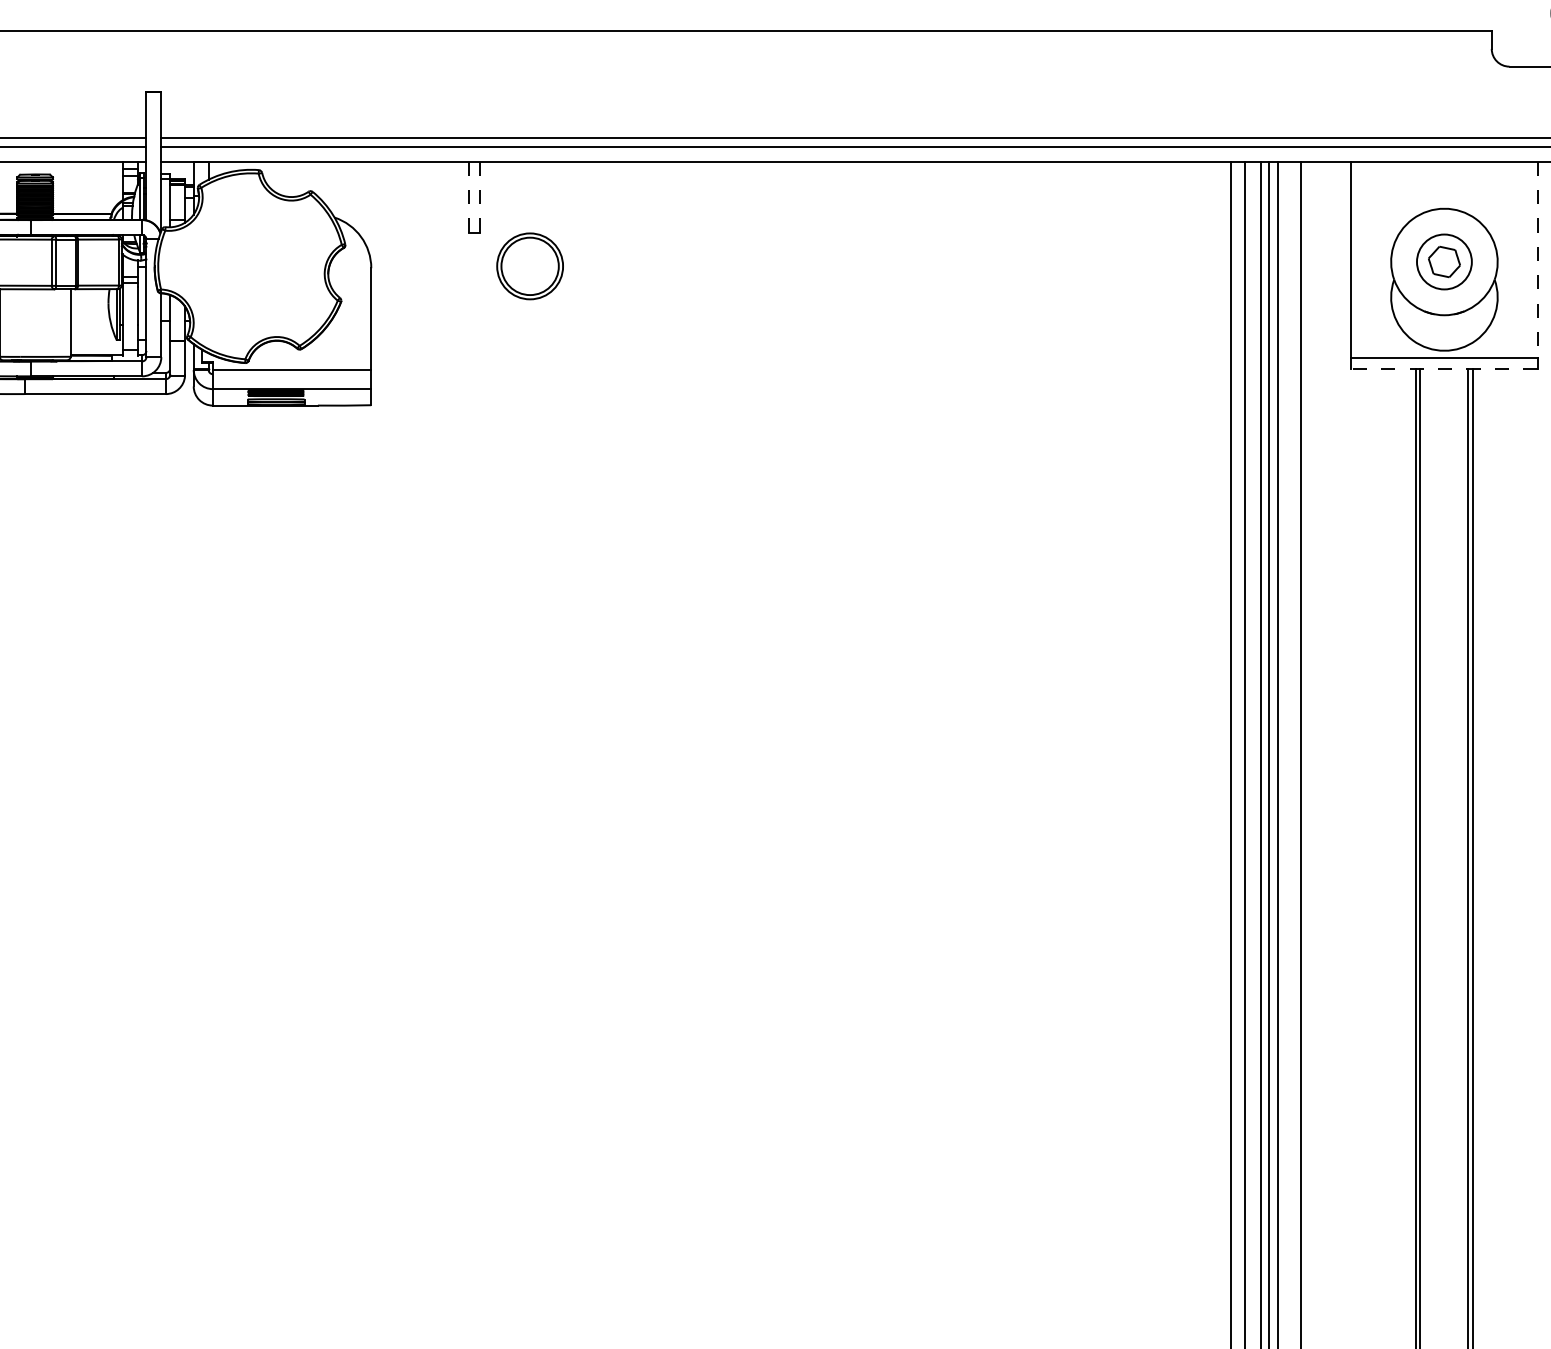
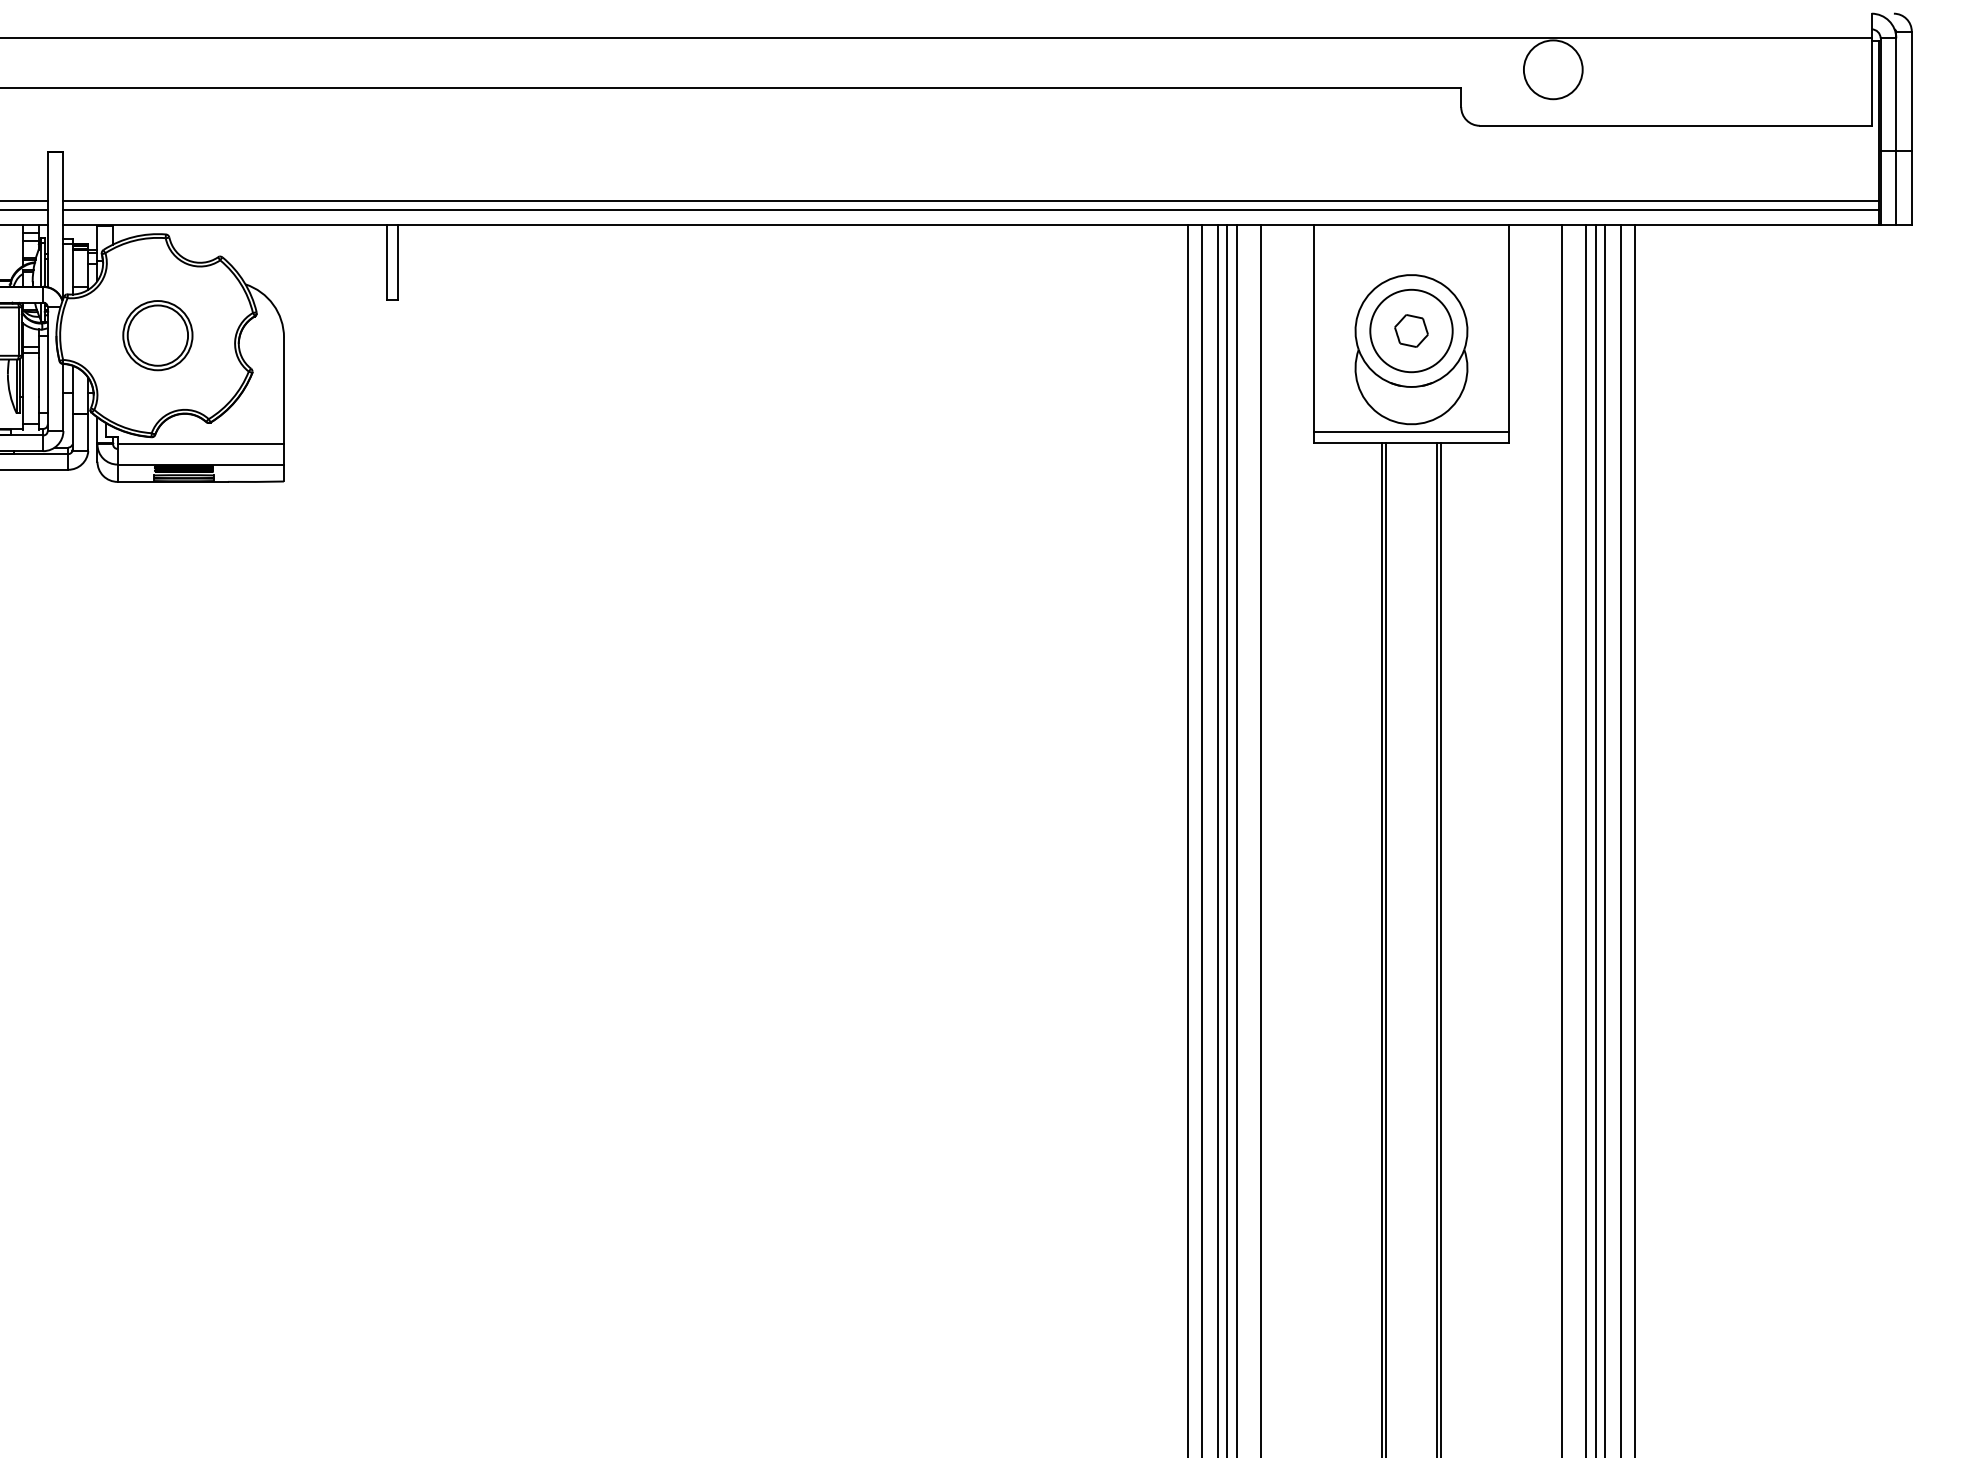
line: (468, 196) -> (386, 262), dashed -> solid
line: (479, 197) -> (397, 263), dashed -> solid
line: (1537, 260) -> (1509, 329), dashed -> solid
circle: (1444, 261) -> (1411, 330), size x1.43
part: (529, 266) -> (157, 335), moved
line: (1444, 368) -> (1411, 442), dashed -> solid

